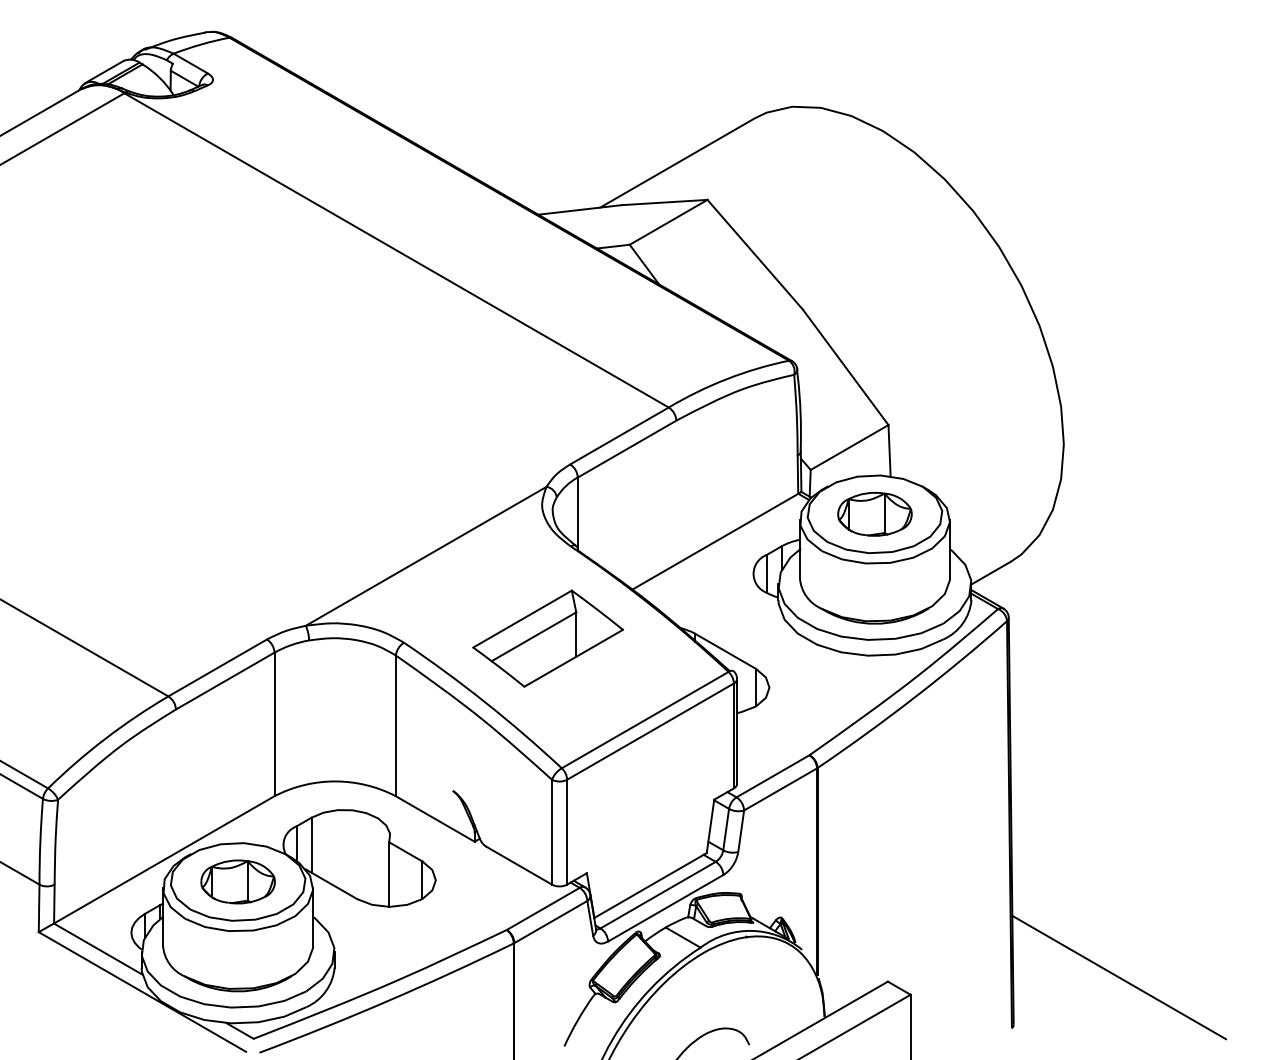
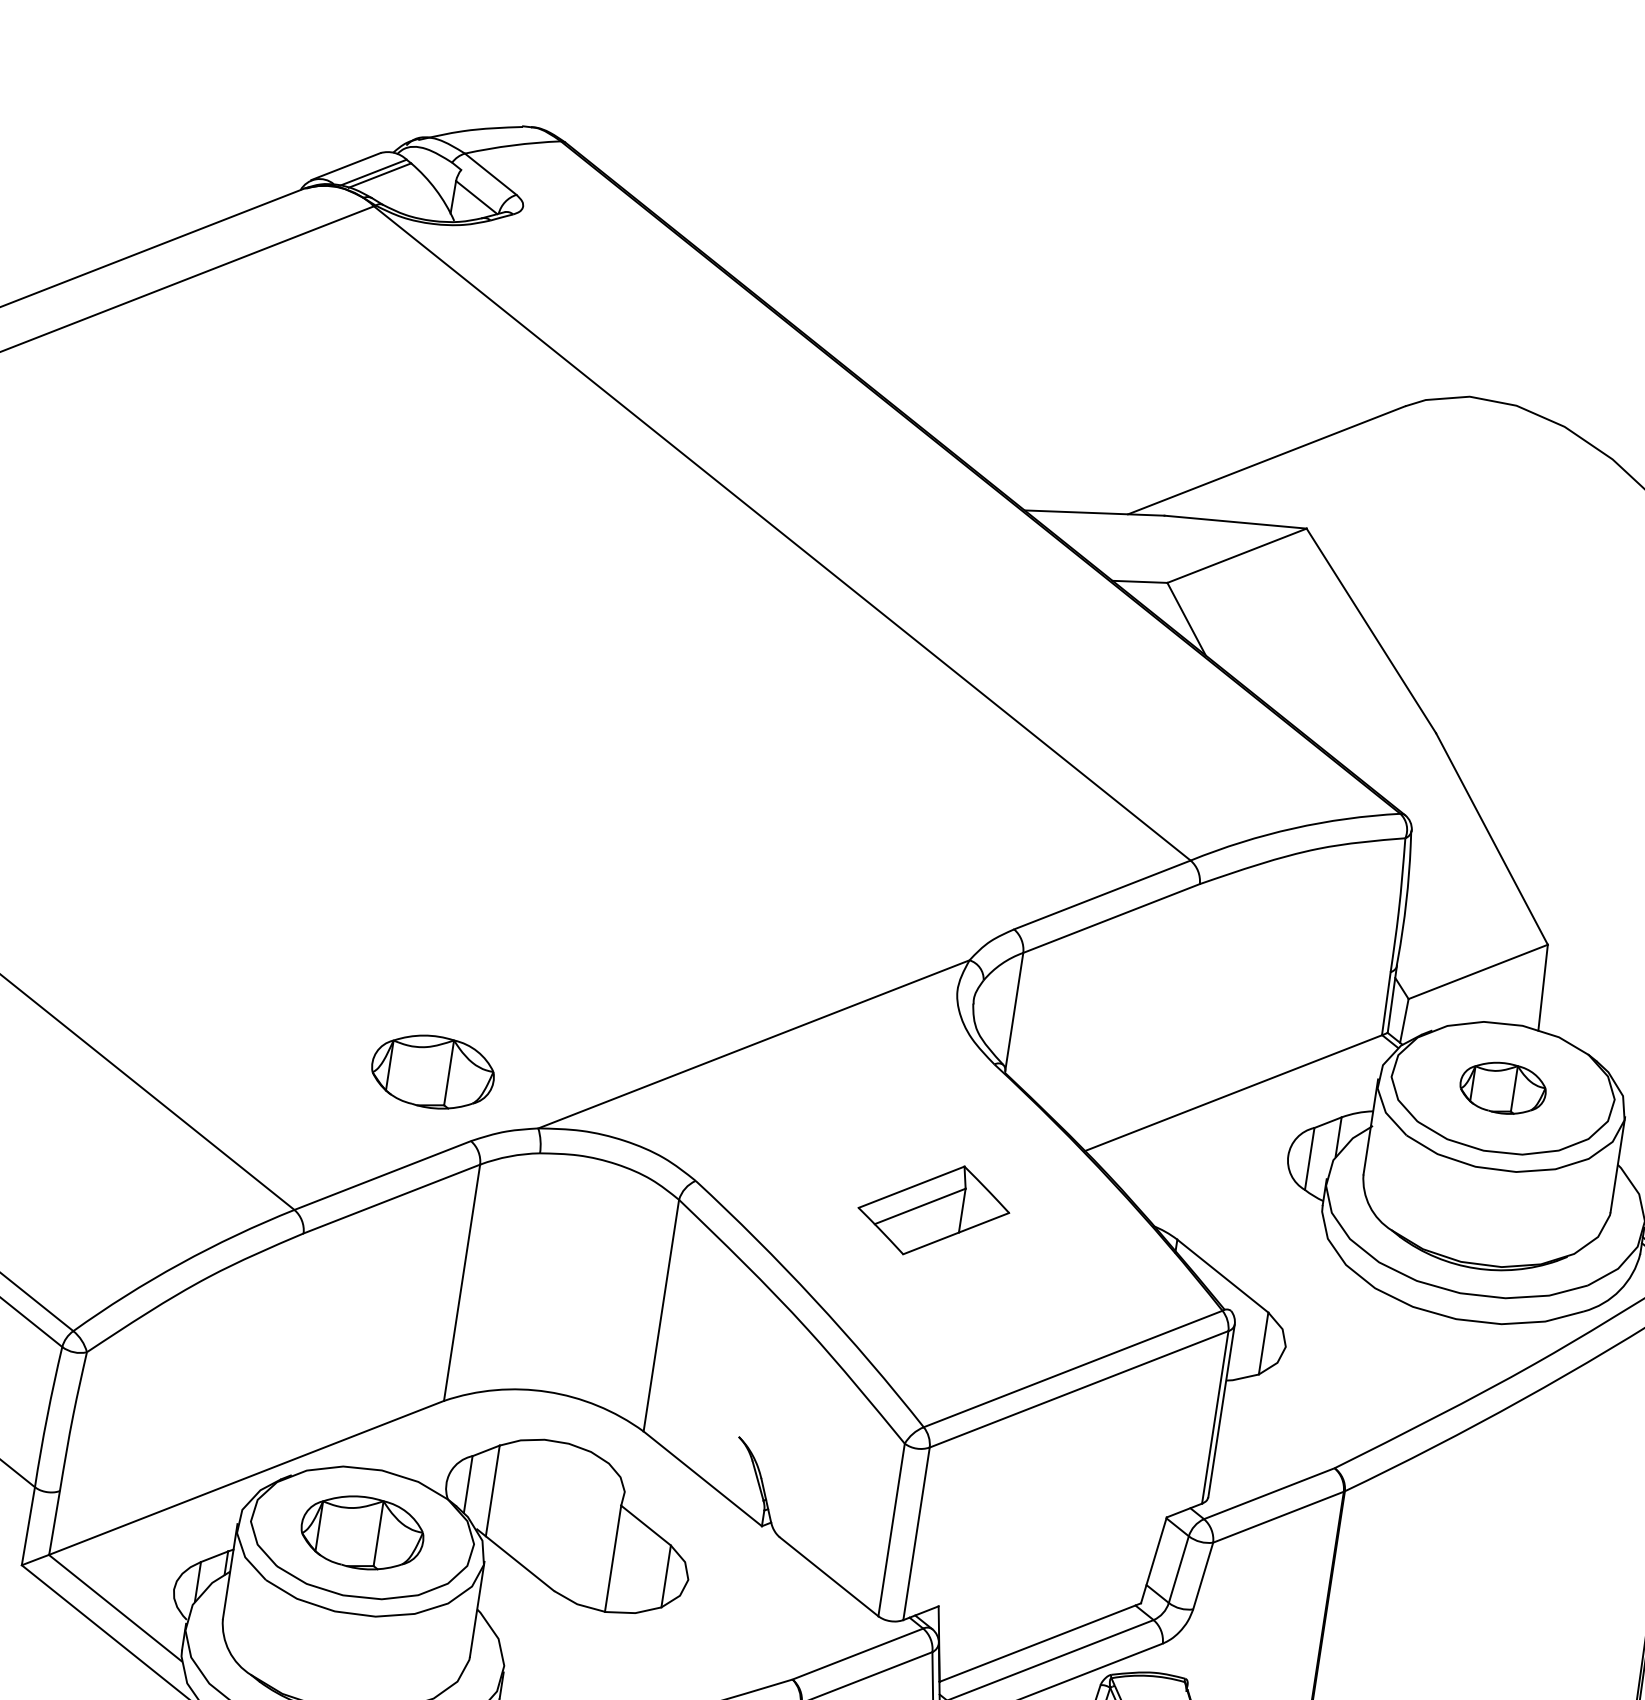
part: (874, 514) -> (1502, 1088), size x0.7
part: (237, 601) -> (432, 1071), added
part: (547, 638) -> (932, 1210), size x0.6

